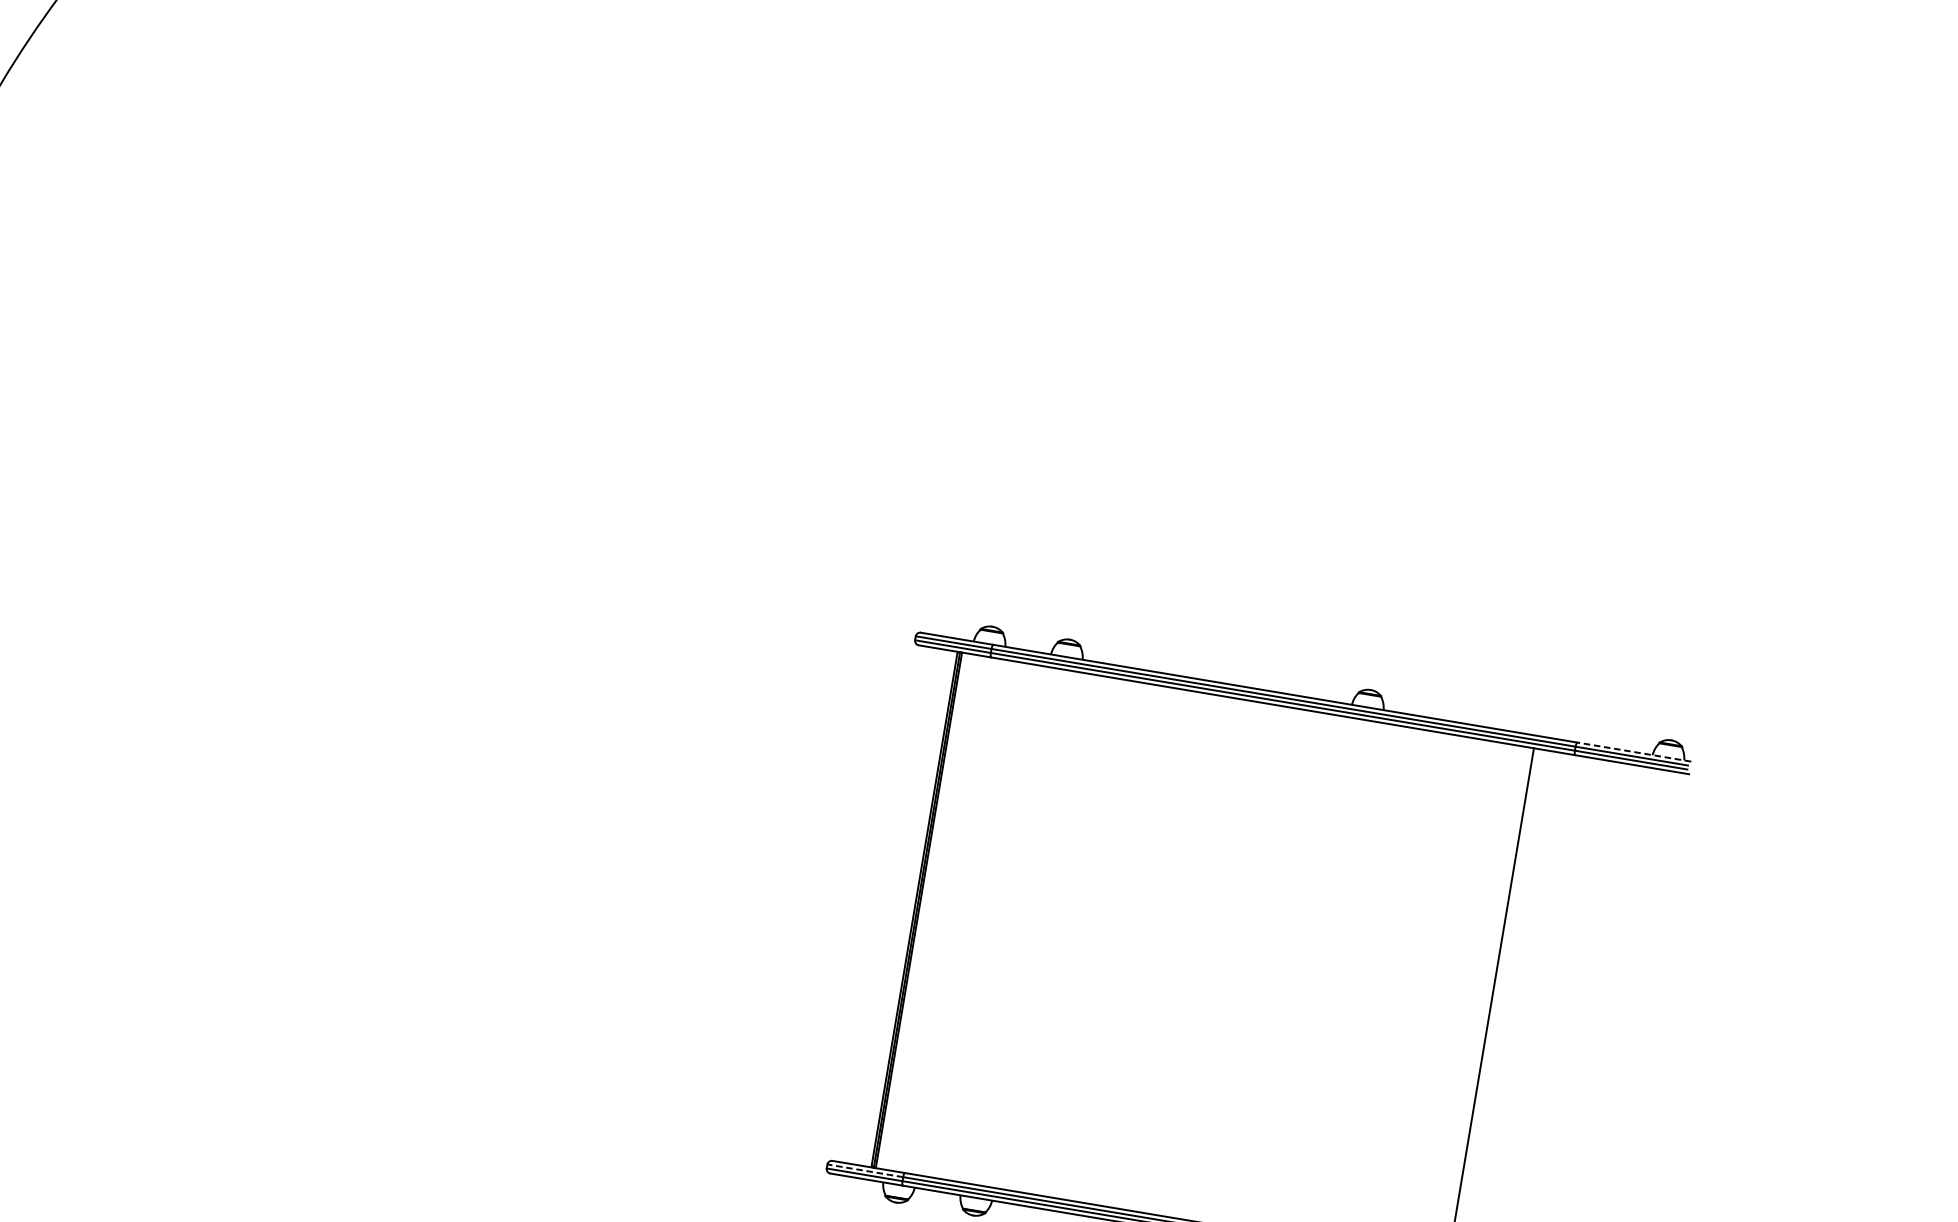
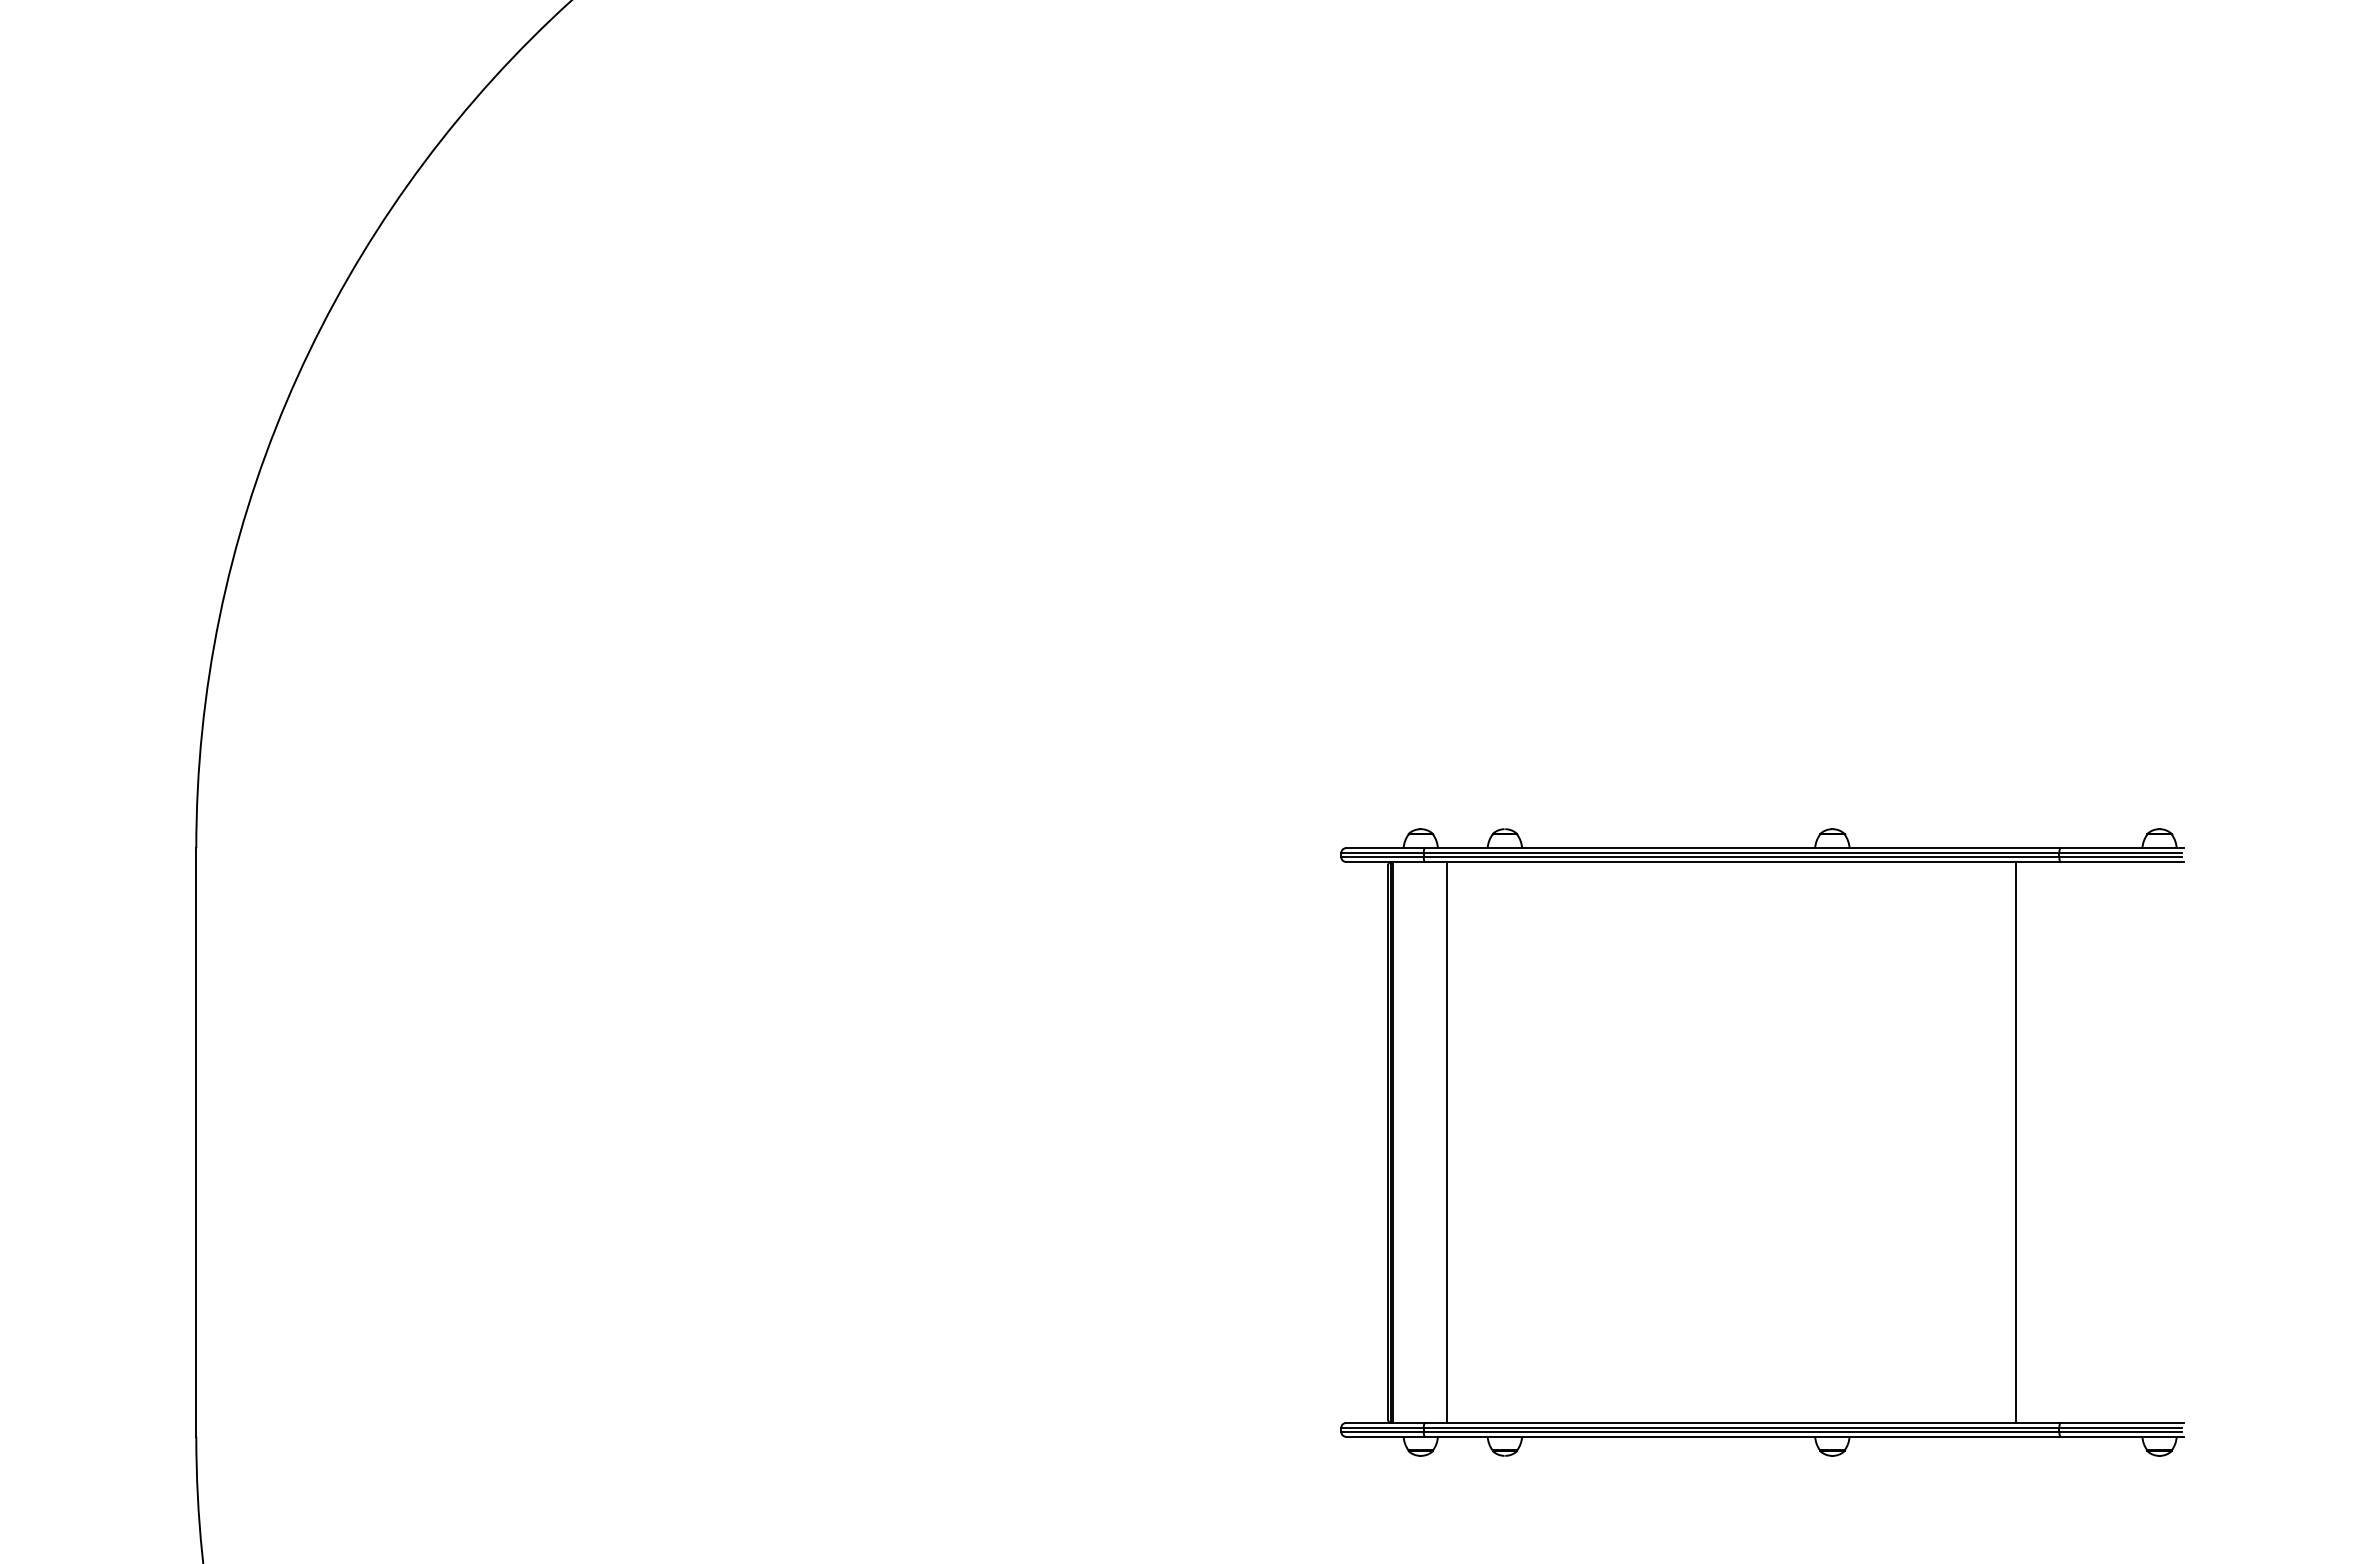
line: (1633, 752) -> (2121, 848), dashed -> solid
line: (968, 918) -> (1447, 1142), added
line: (865, 1170) -> (1382, 1427), dashed -> solid

